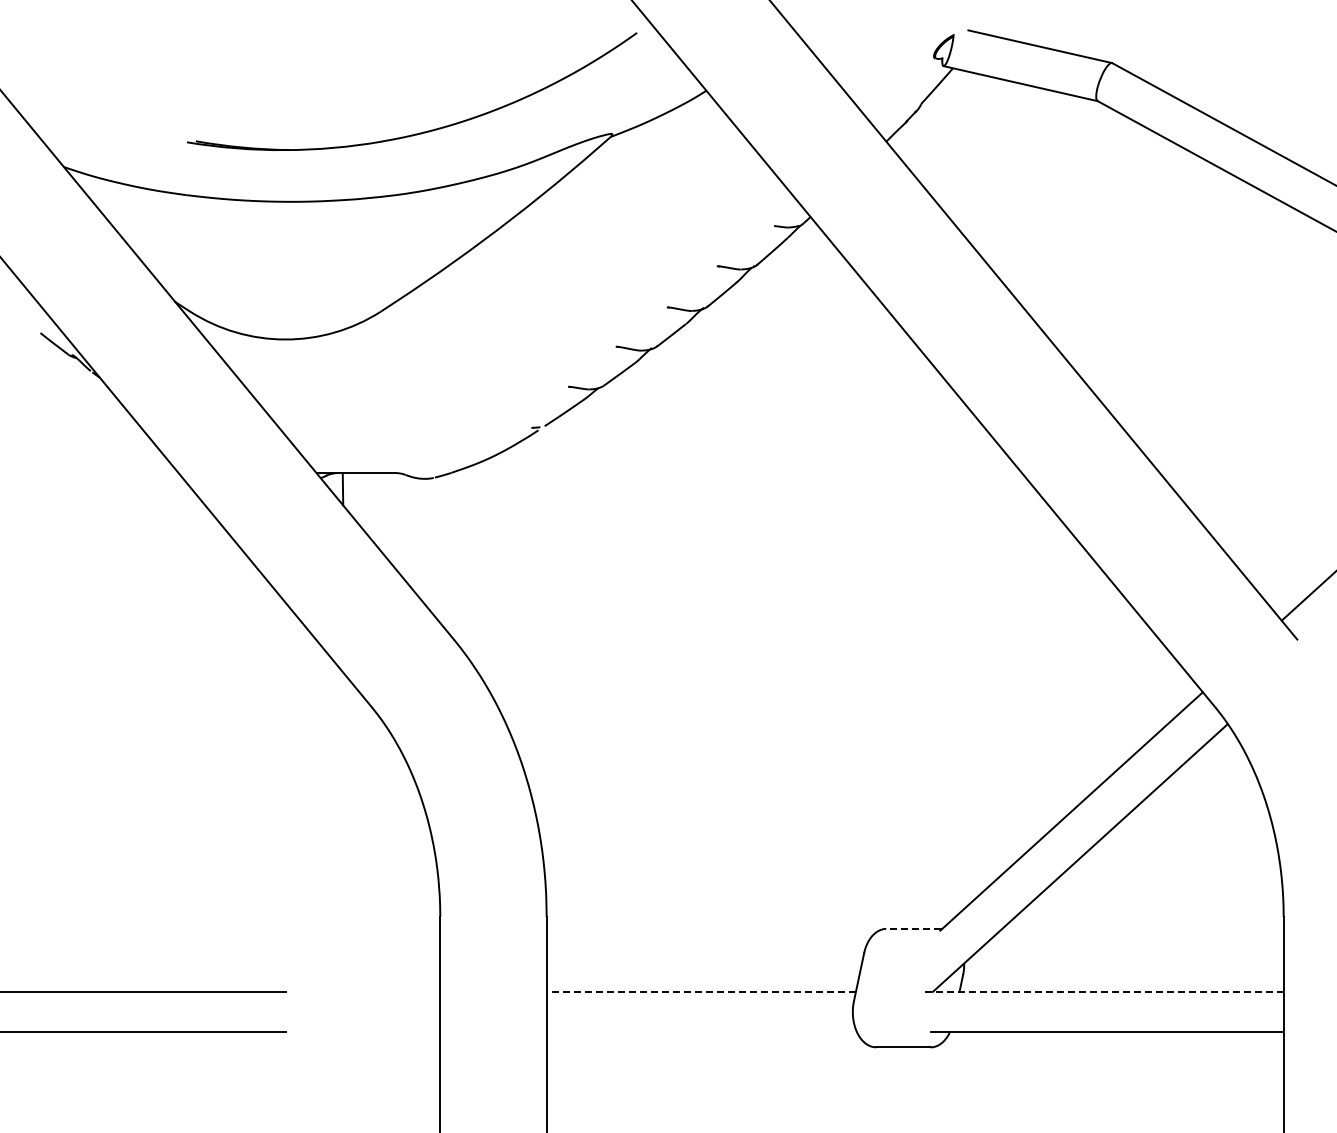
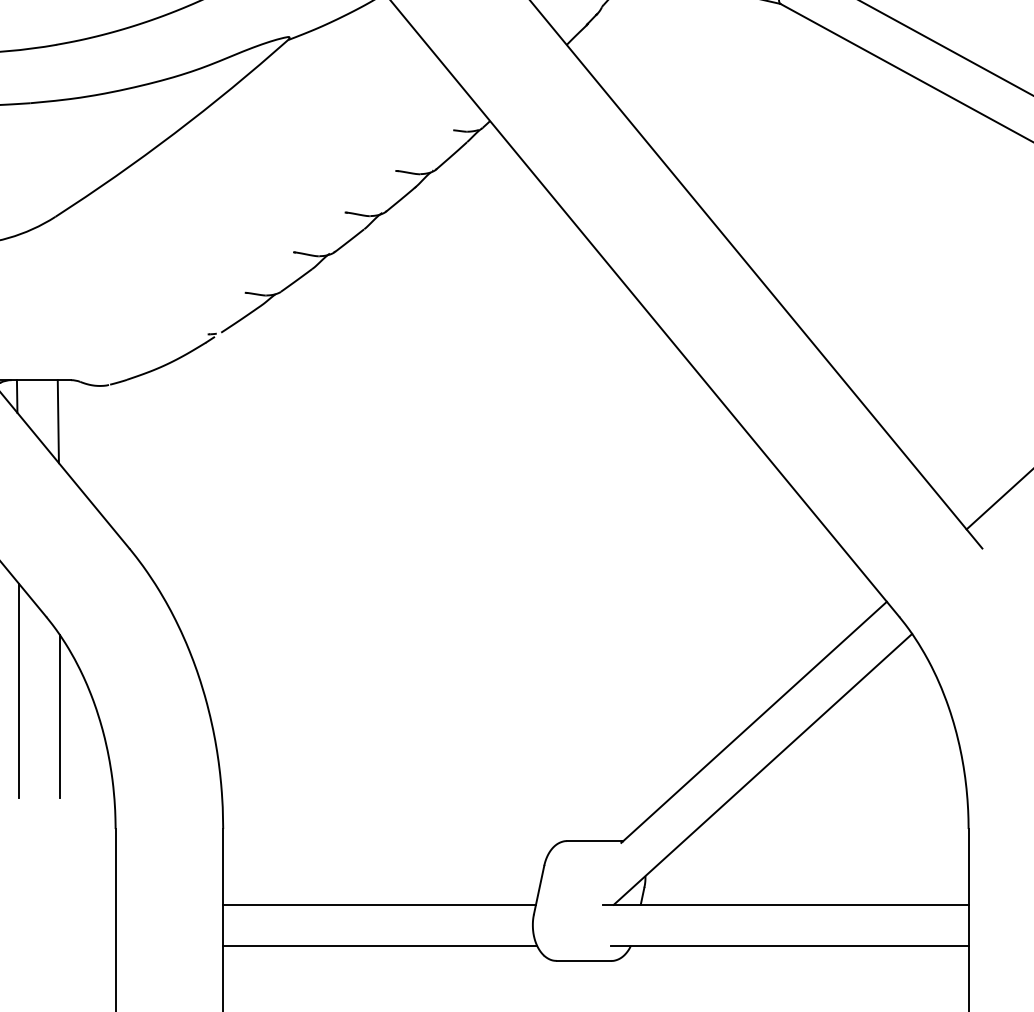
line: (383, 514) -> (58, 422), added
line: (345, 780) -> (19, 691), added
line: (385, 805) -> (60, 716), added
line: (913, 928) -> (594, 840), dashed -> solid
line: (701, 991) -> (379, 904), dashed -> solid
line: (1102, 991) -> (785, 904), dashed -> solid
line: (701, 1032) -> (379, 945), added

